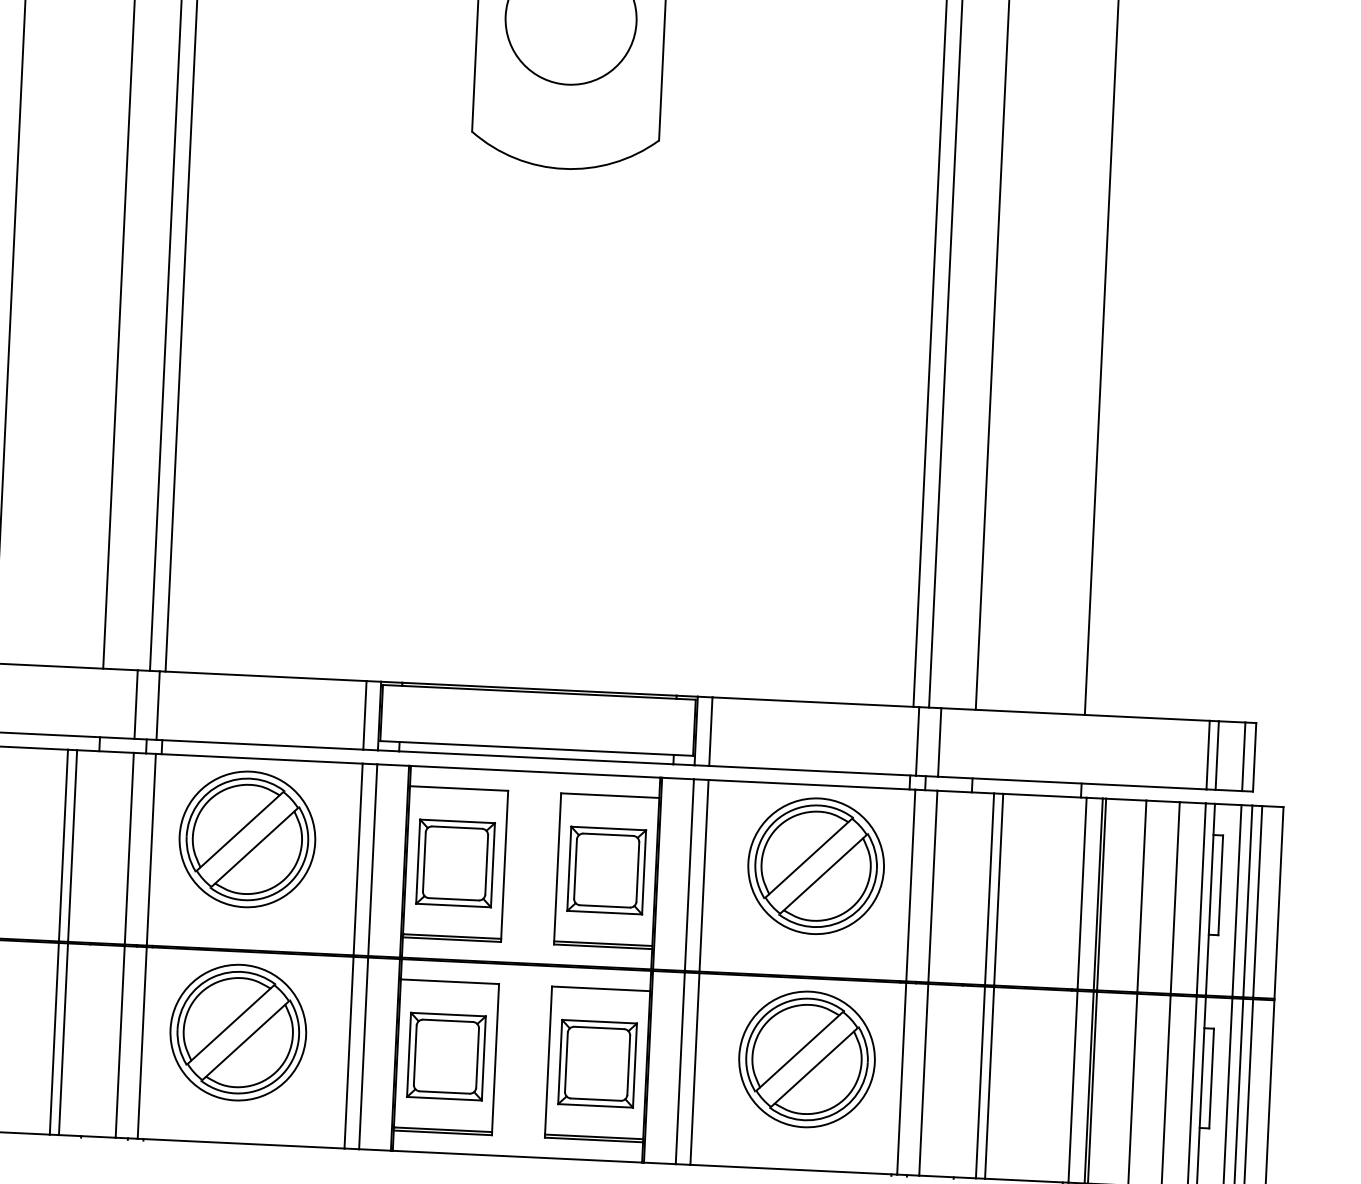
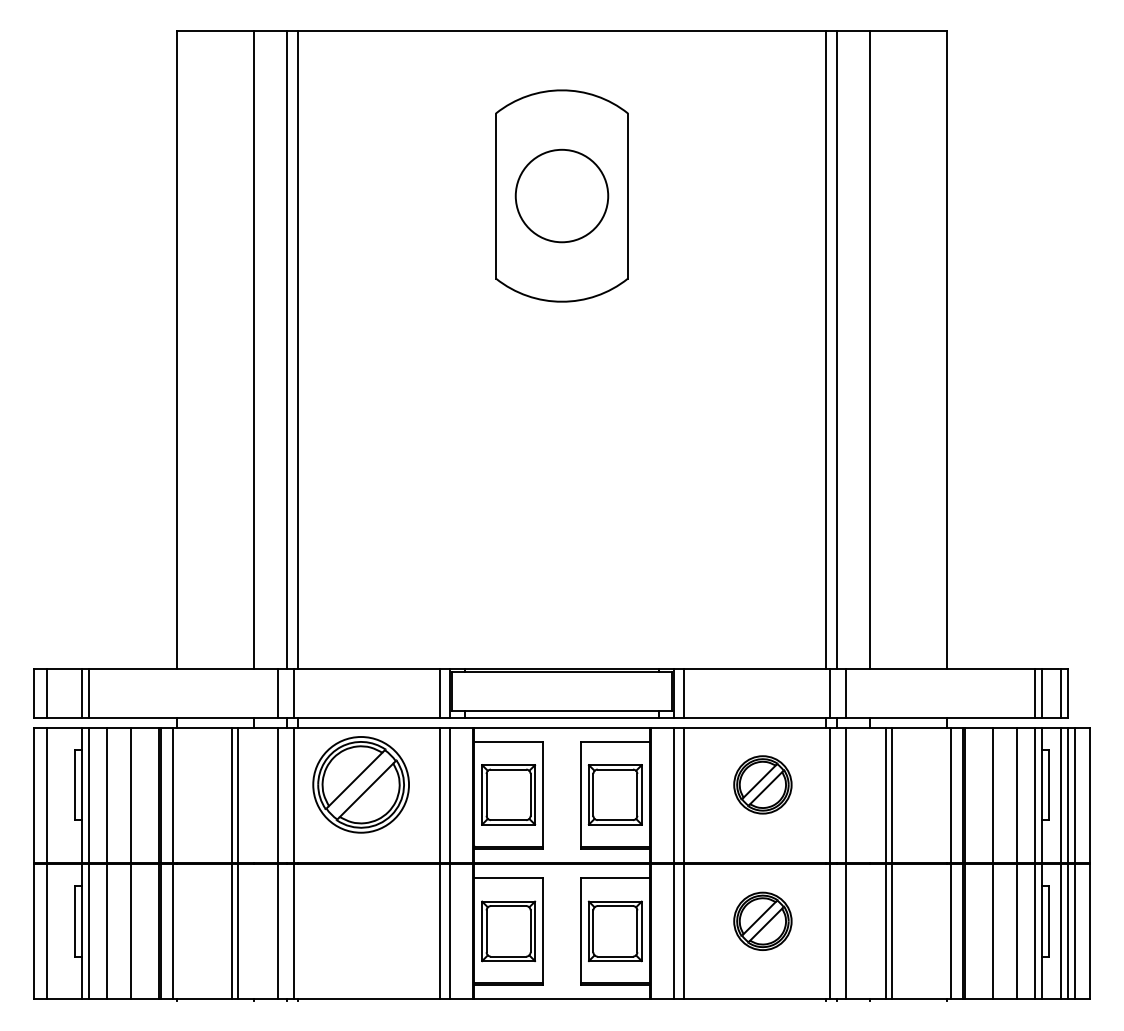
part: (815, 865) -> (762, 784), size x0.6
part: (237, 1032) -> (360, 921), removed
part: (806, 1059) -> (762, 921), size x0.6

